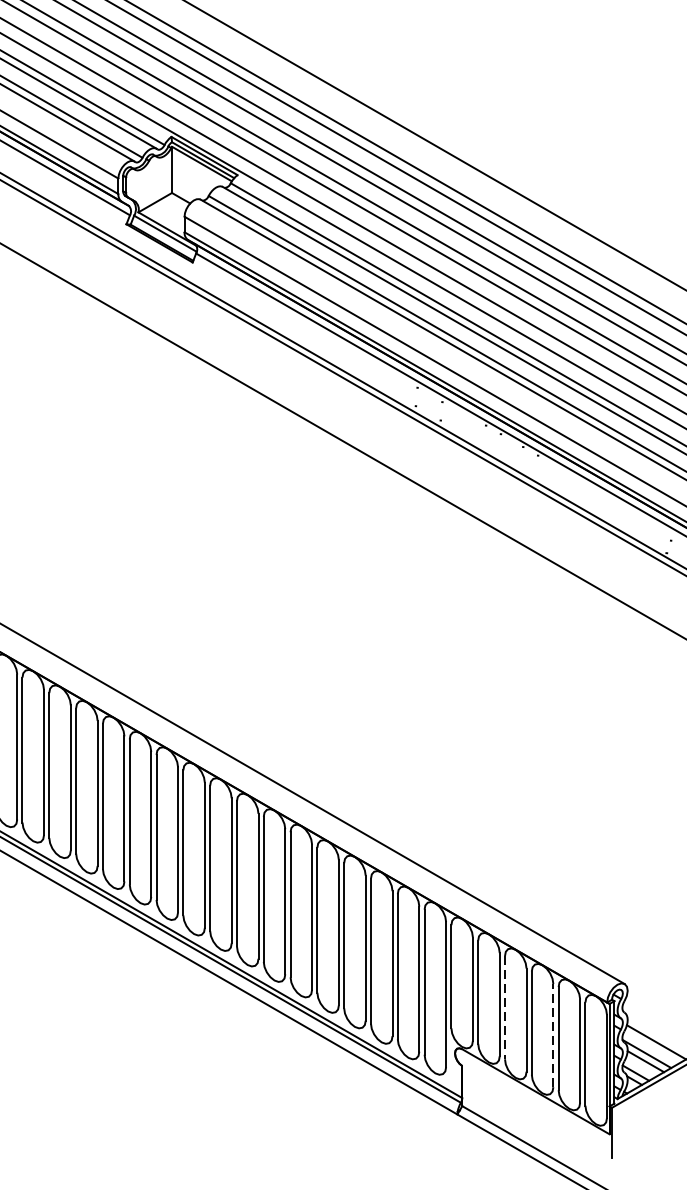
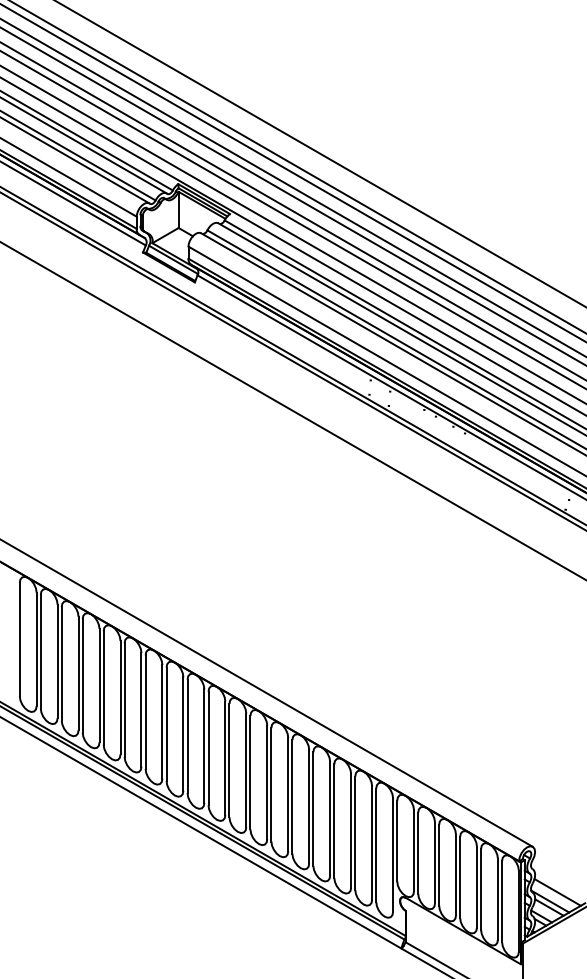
line: (505, 1007) -> (439, 865), dashed -> solid
line: (552, 1034) -> (476, 886), dashed -> solid

